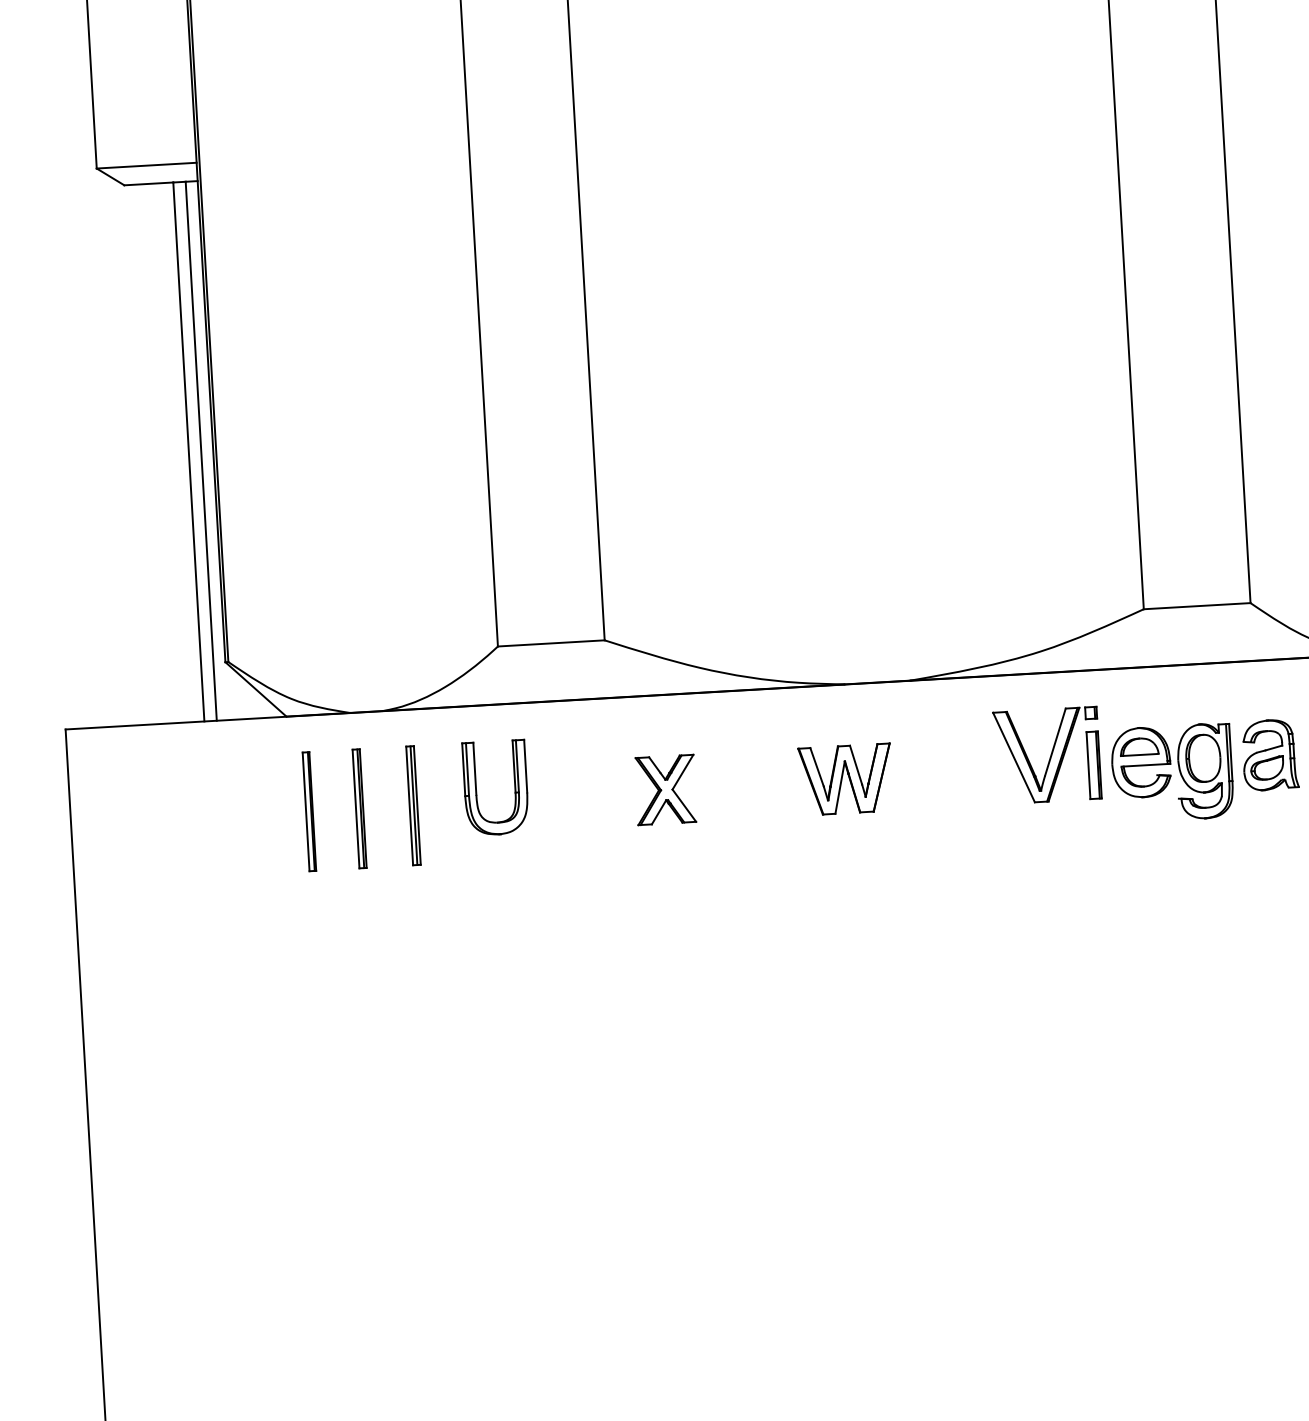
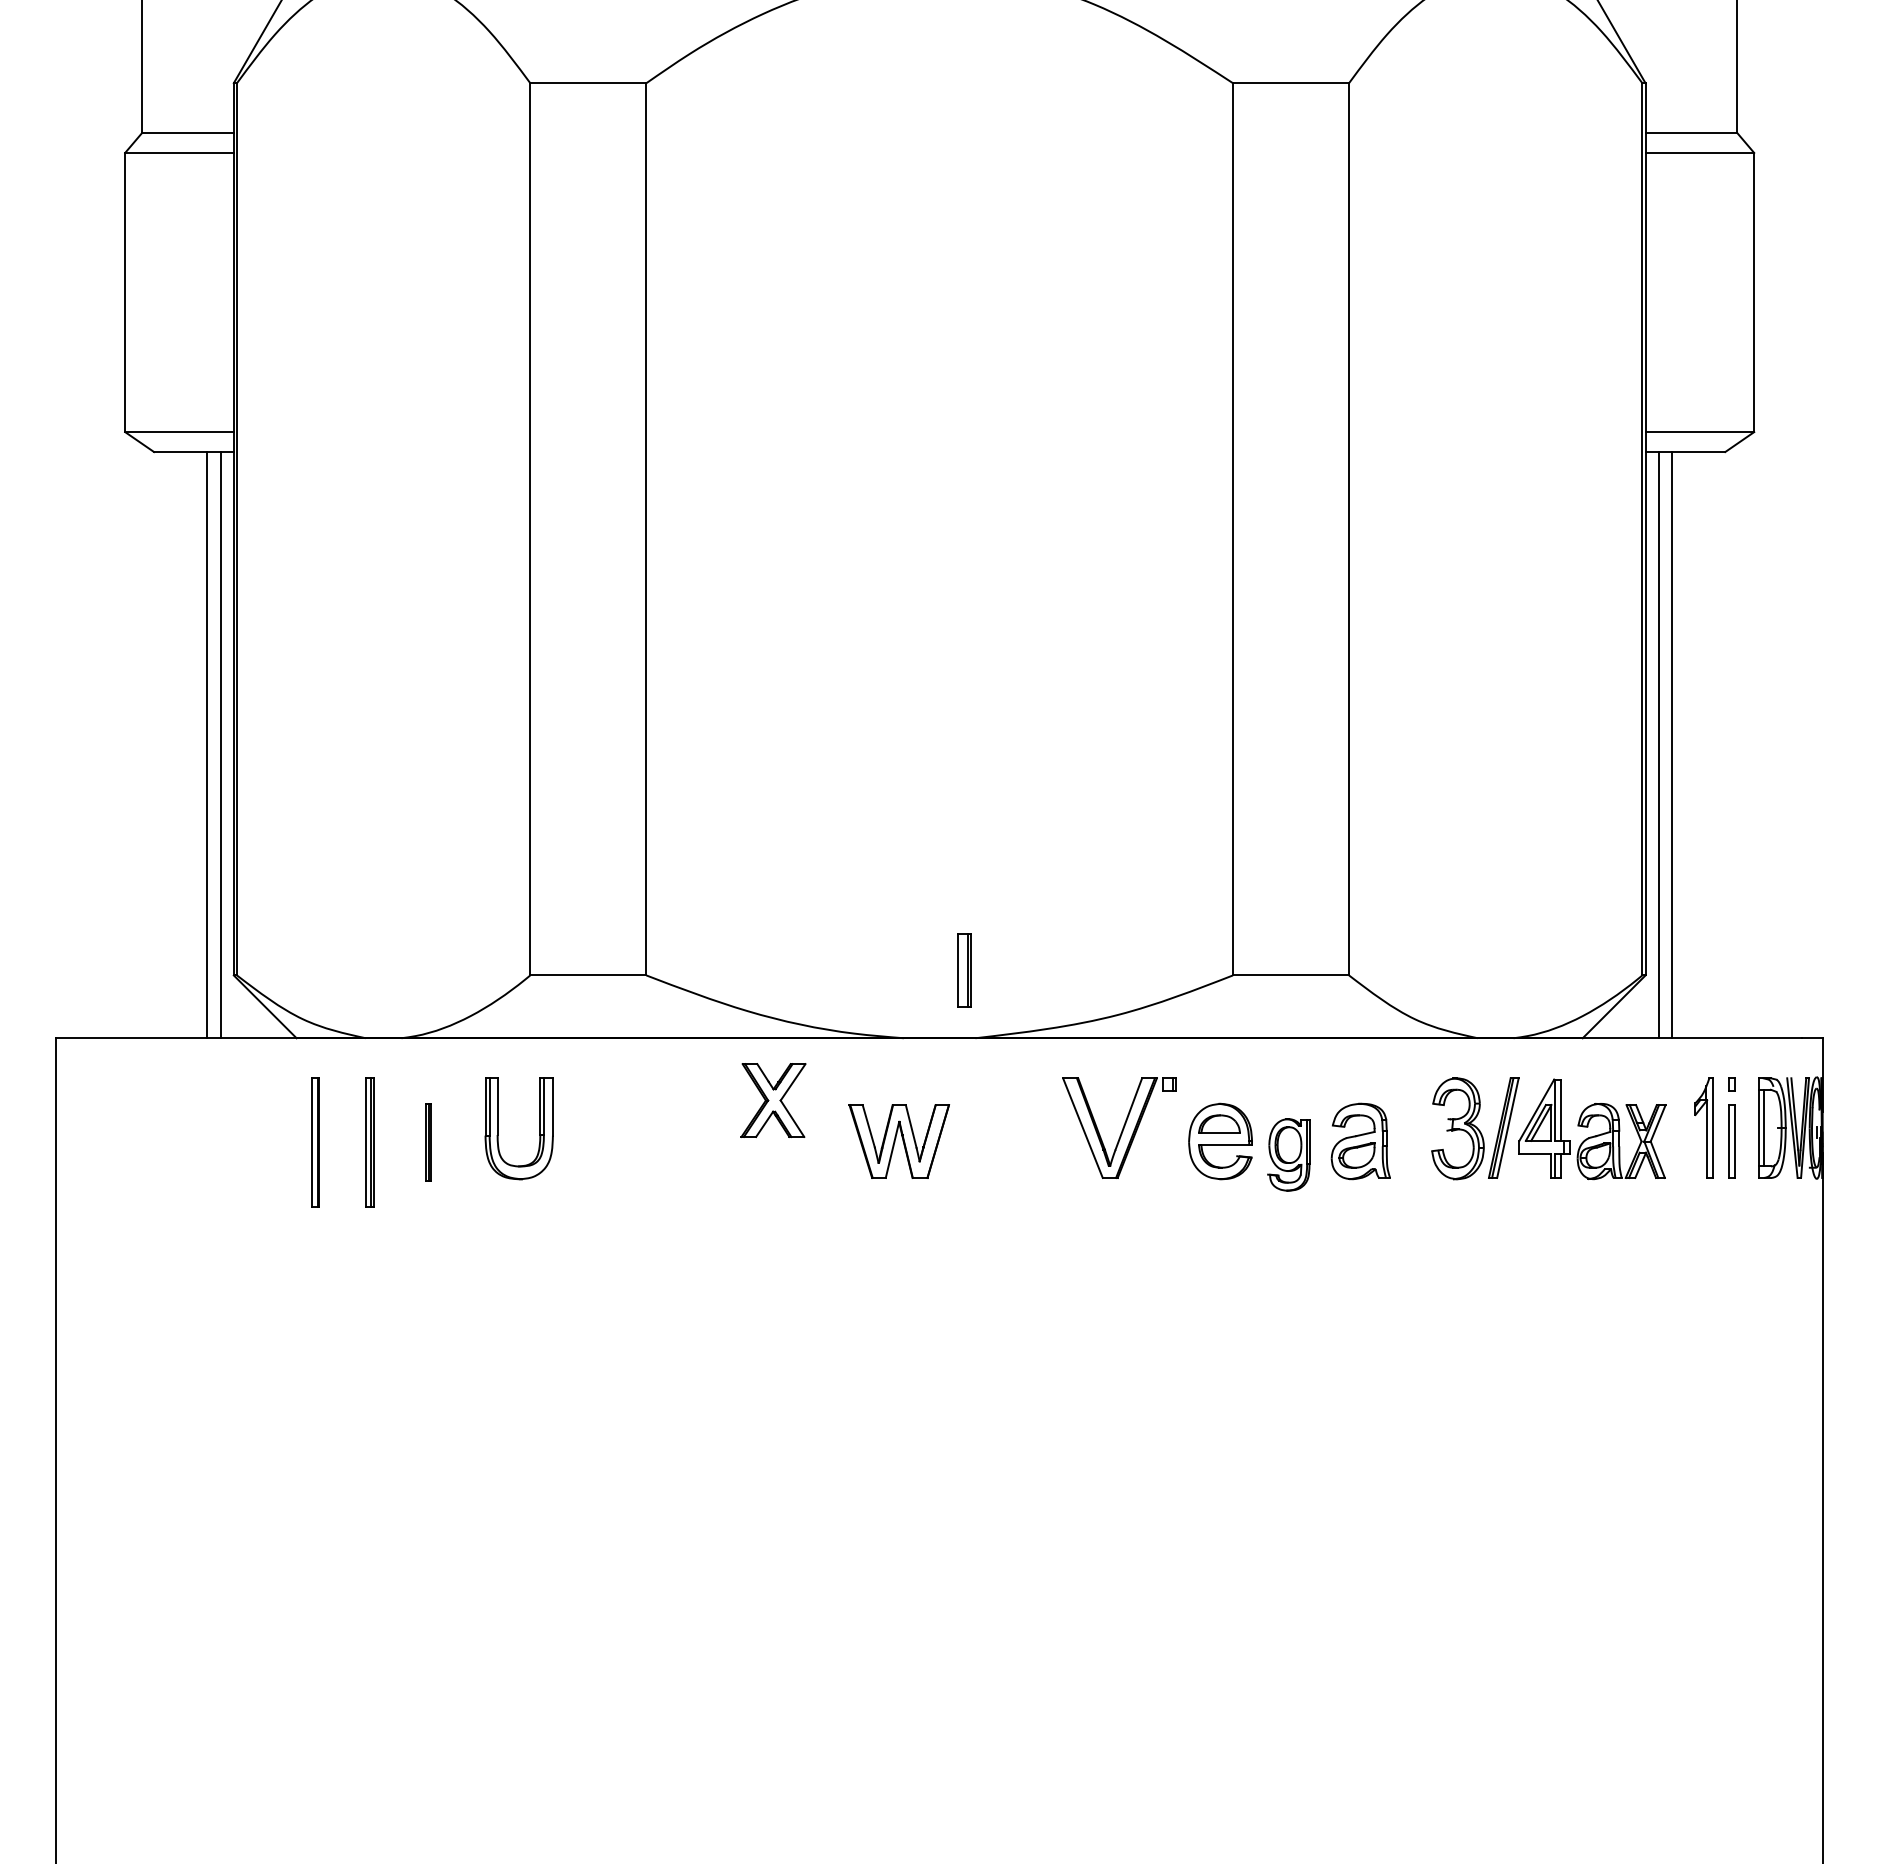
part: (1094, 765) -> (964, 970), moved
part: (1204, 770) -> (1288, 1154), size x0.7
part: (665, 789) -> (773, 1100), moved
part: (413, 805) -> (428, 1142), size x0.6

